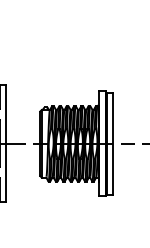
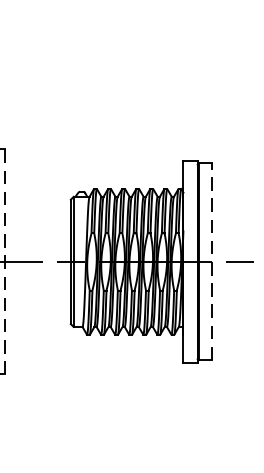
line: (113, 143) -> (212, 261), solid -> dashed
line: (6, 144) -> (5, 263), solid -> dashed

